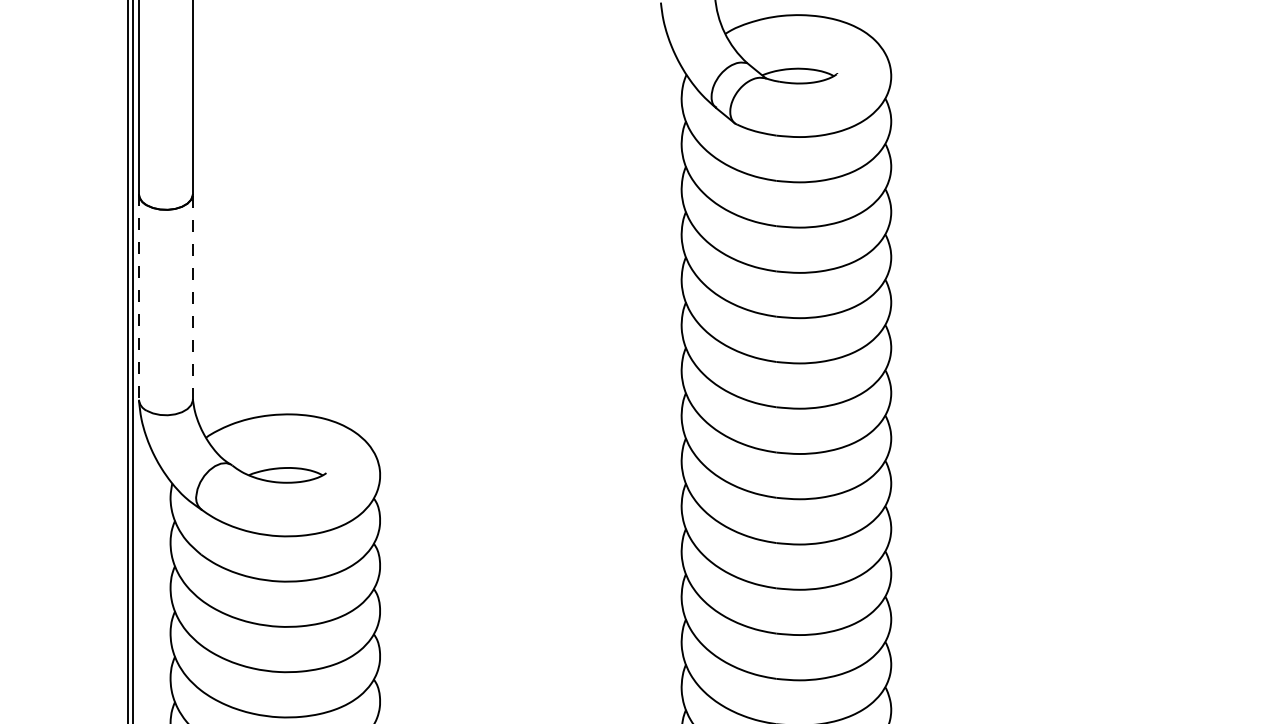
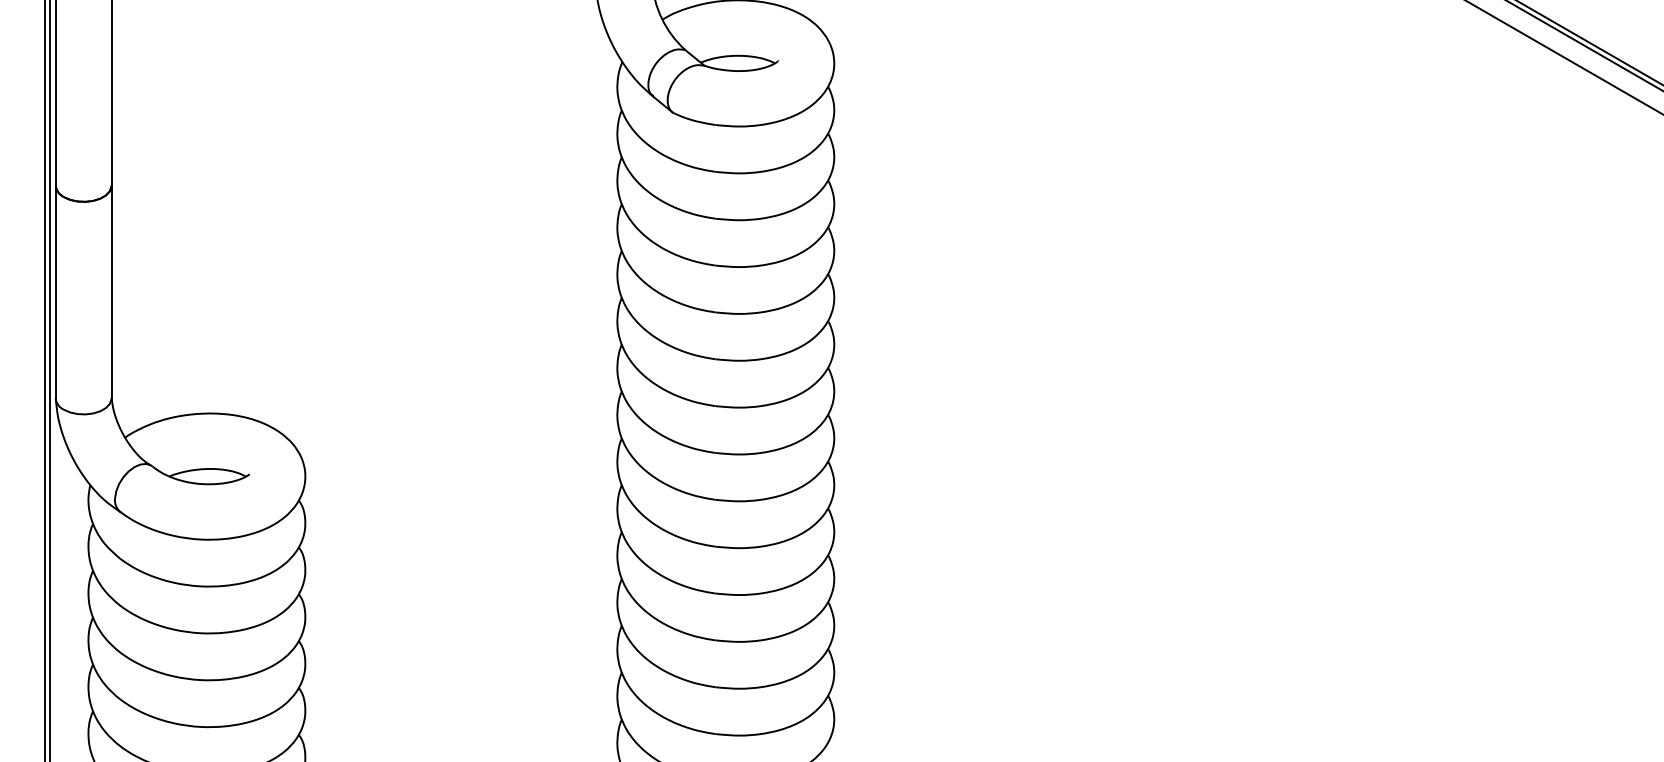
line: (192, 296) -> (111, 291), dashed -> solid
line: (138, 297) -> (55, 292), dashed -> solid

